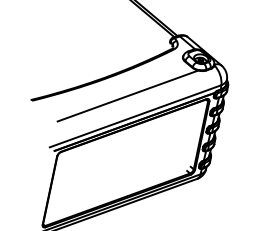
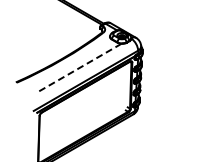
line: (127, 95) -> (78, 68), solid -> dashed

